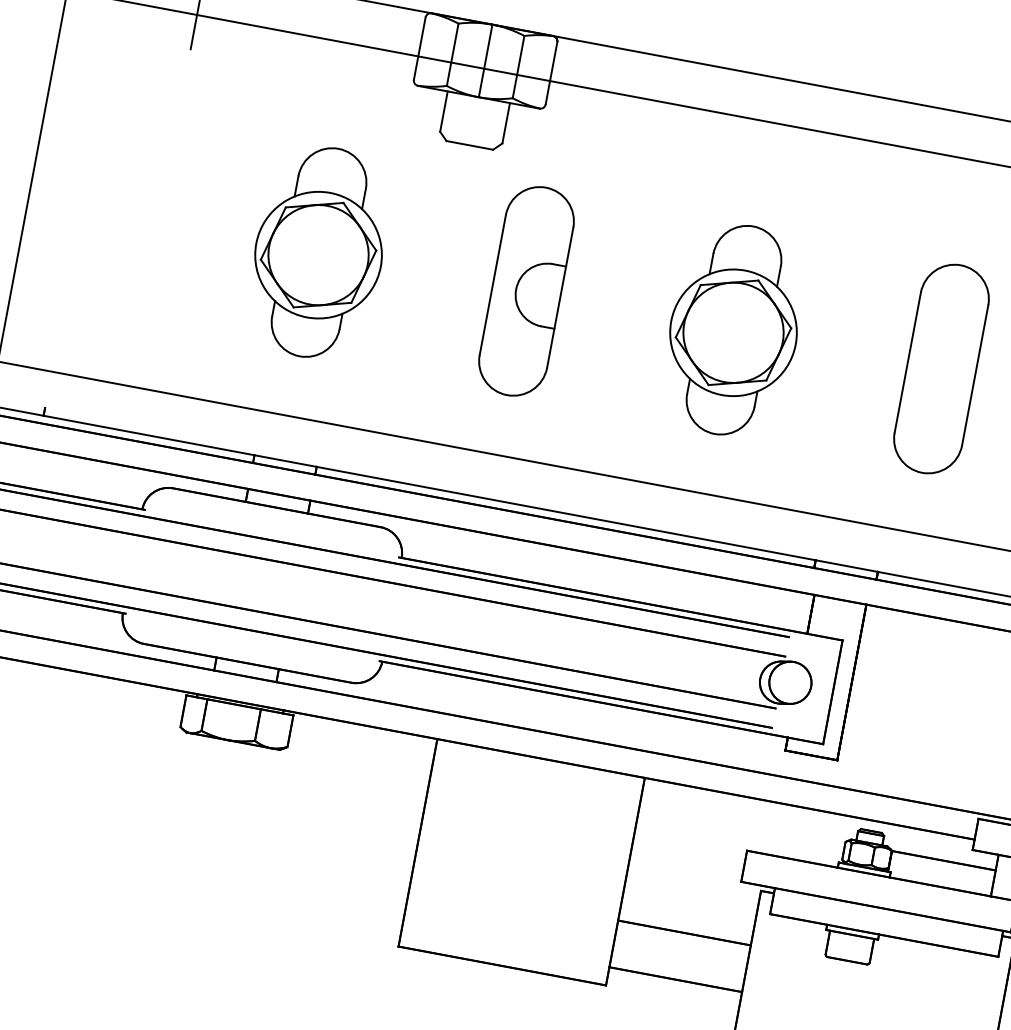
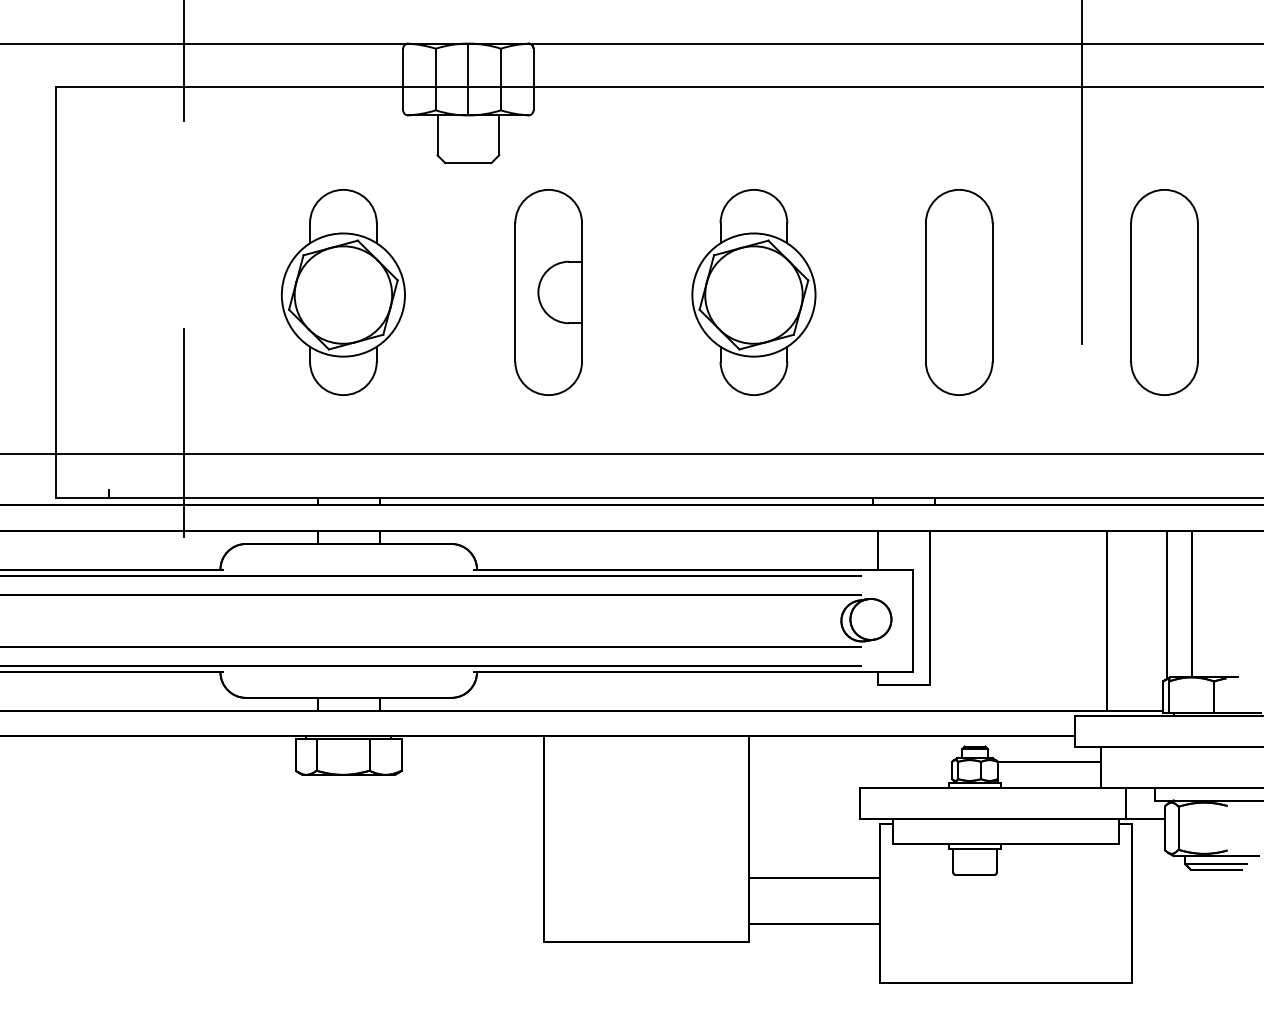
line: (131, 365) -> (184, 433), added

